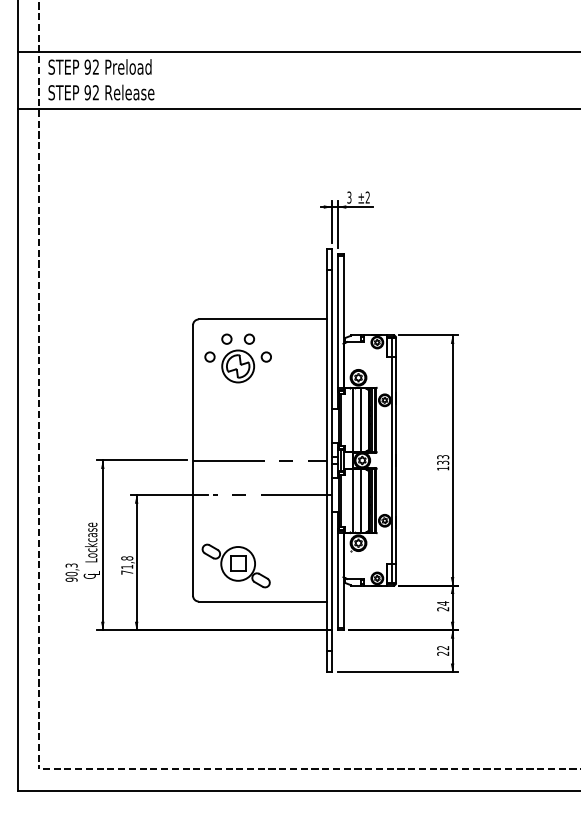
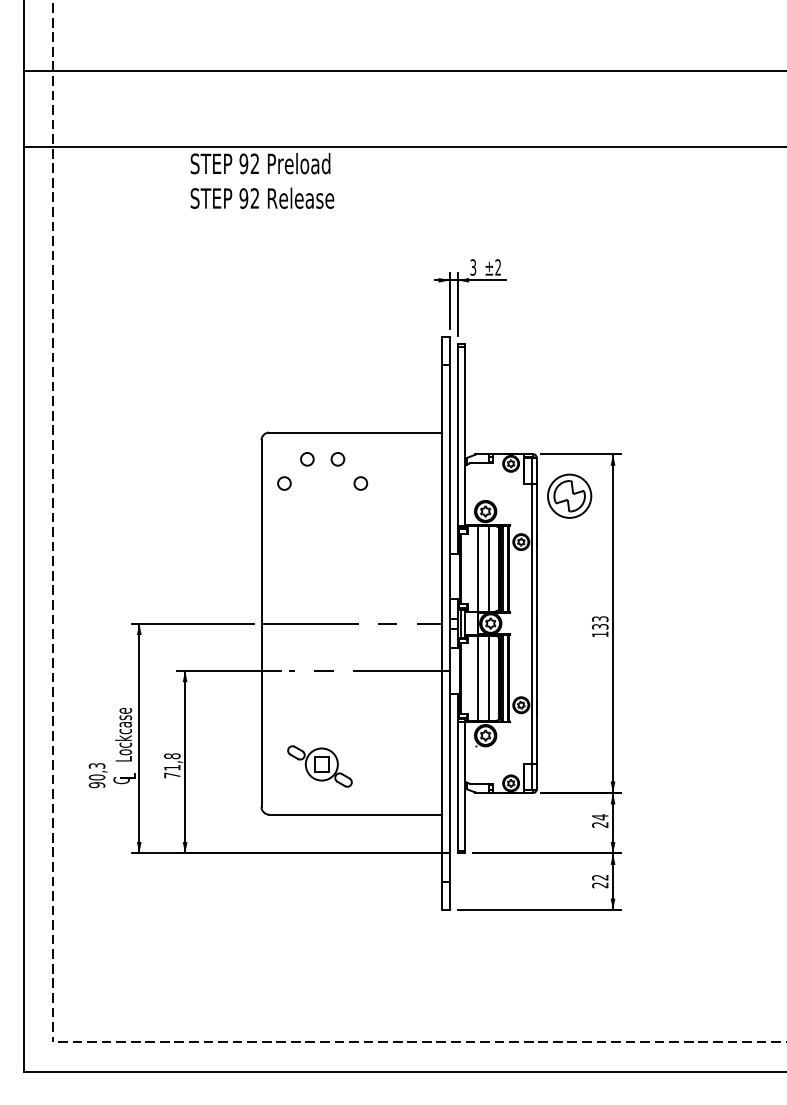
text: (101, 79) -> (262, 180), moved
part: (238, 365) -> (569, 495), moved
part: (235, 565) -> (319, 766), size x0.7

